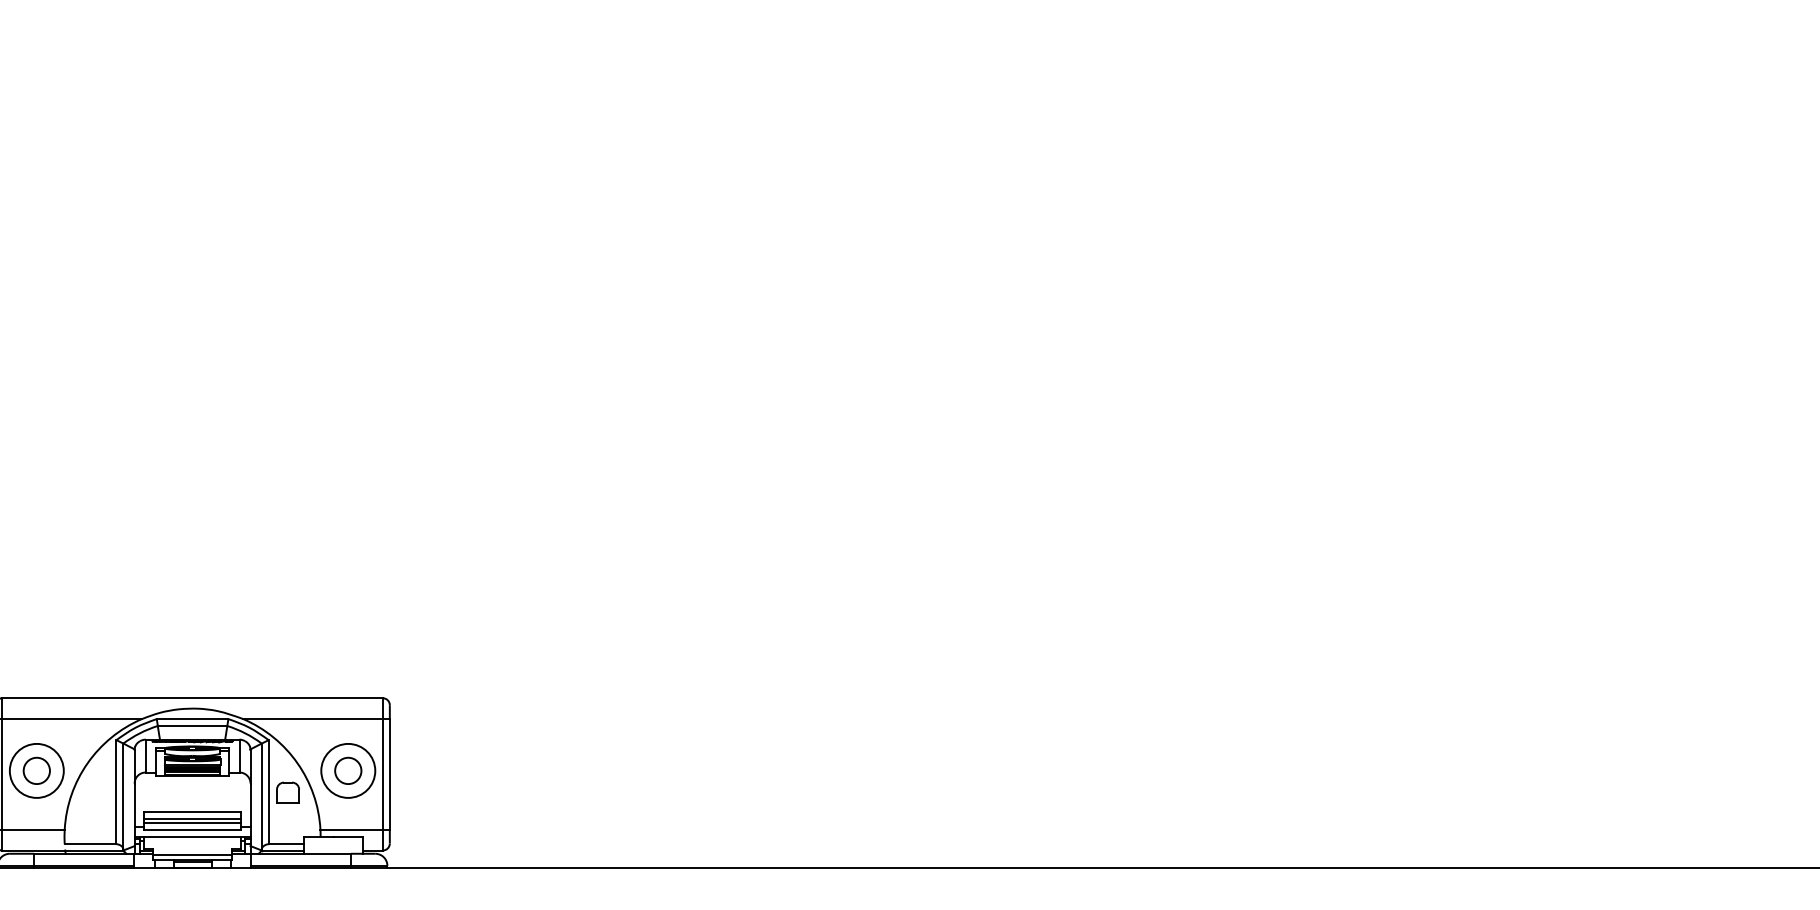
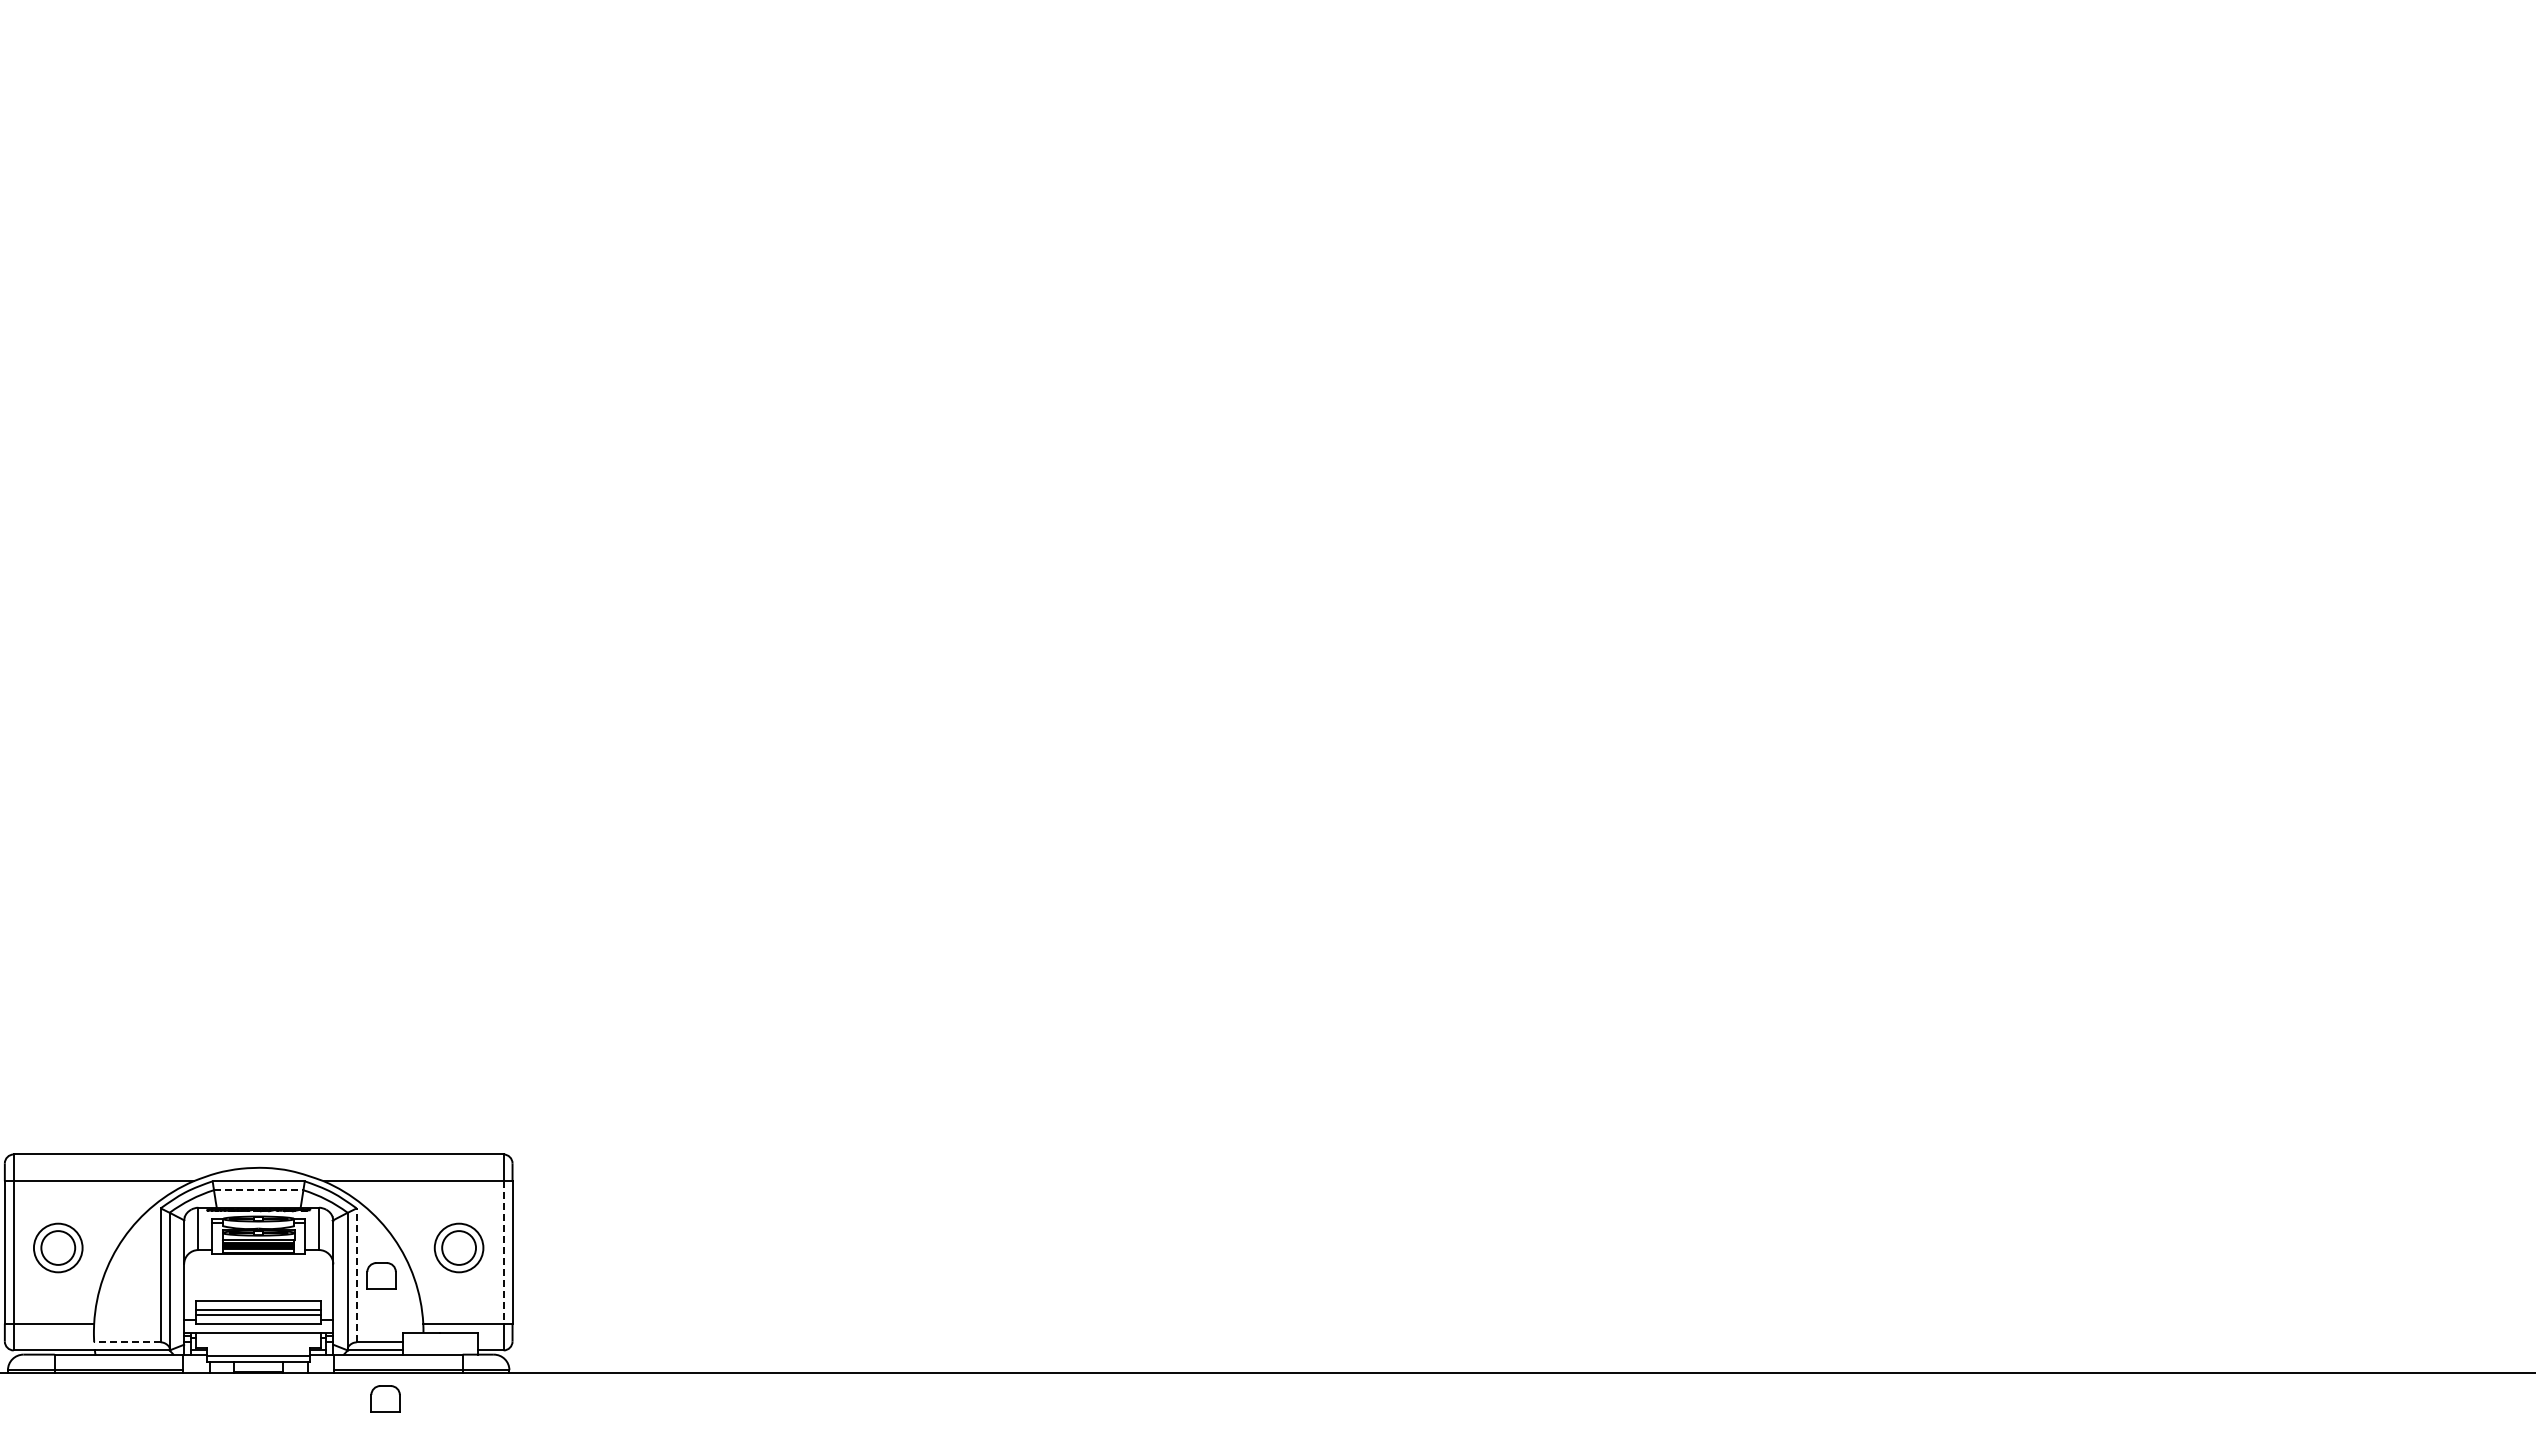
line: (192, 726) -> (258, 1190), solid -> dashed
circle: (36, 770) -> (58, 1247), size x0.7
circle: (347, 770) -> (458, 1247), size x0.7
line: (382, 774) -> (503, 1252), solid -> dashed
line: (268, 792) -> (356, 1275), solid -> dashed
line: (89, 844) -> (126, 1342), solid -> dashed
line: (192, 862) -> (258, 1365), removed
part: (291, 887) -> (385, 1398), added

